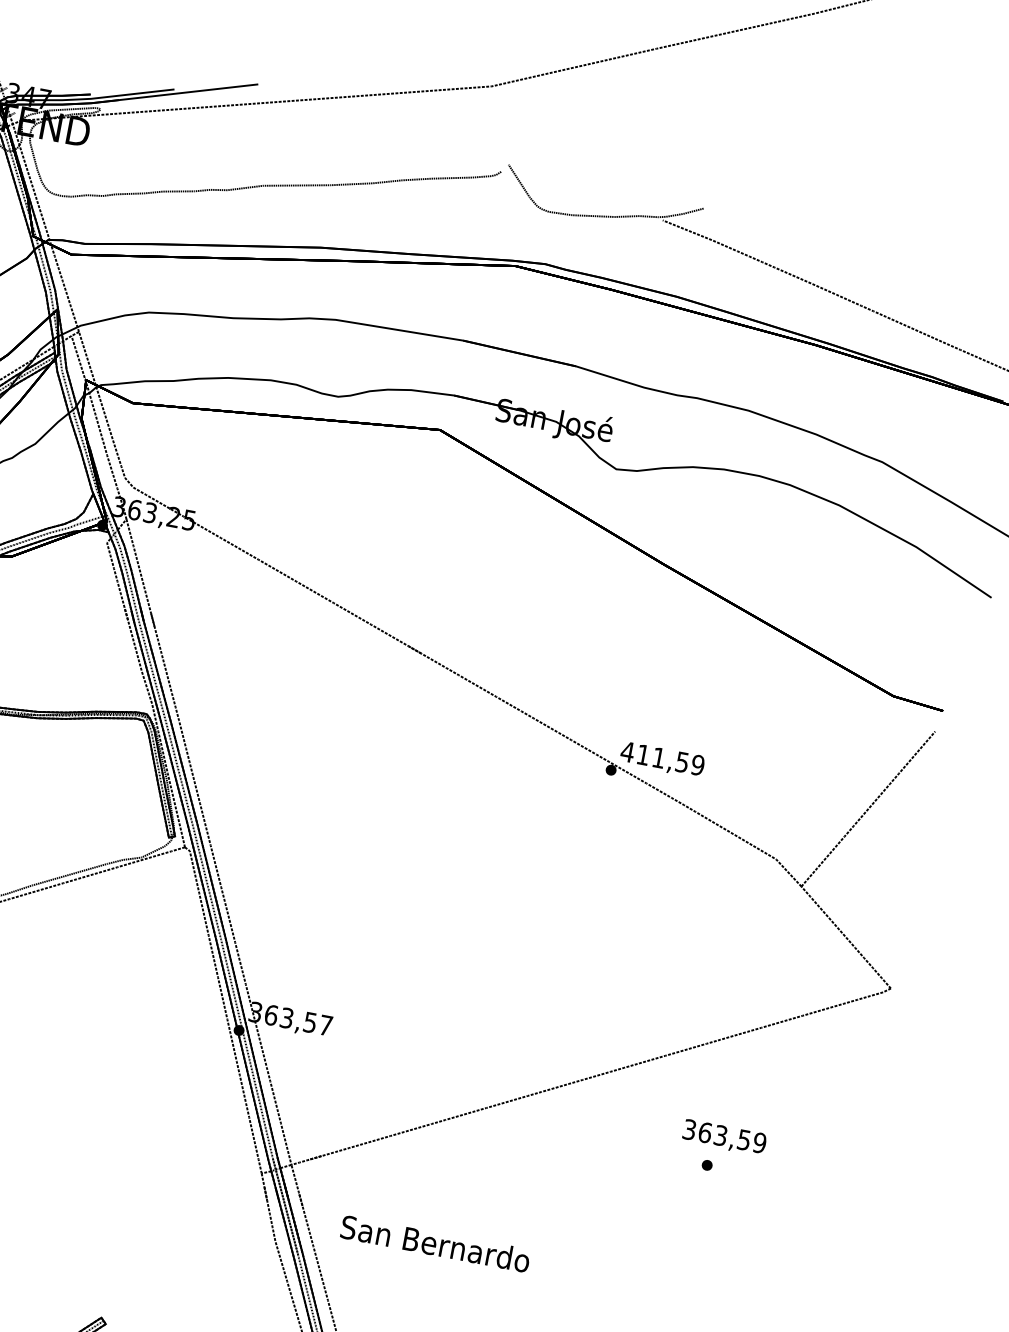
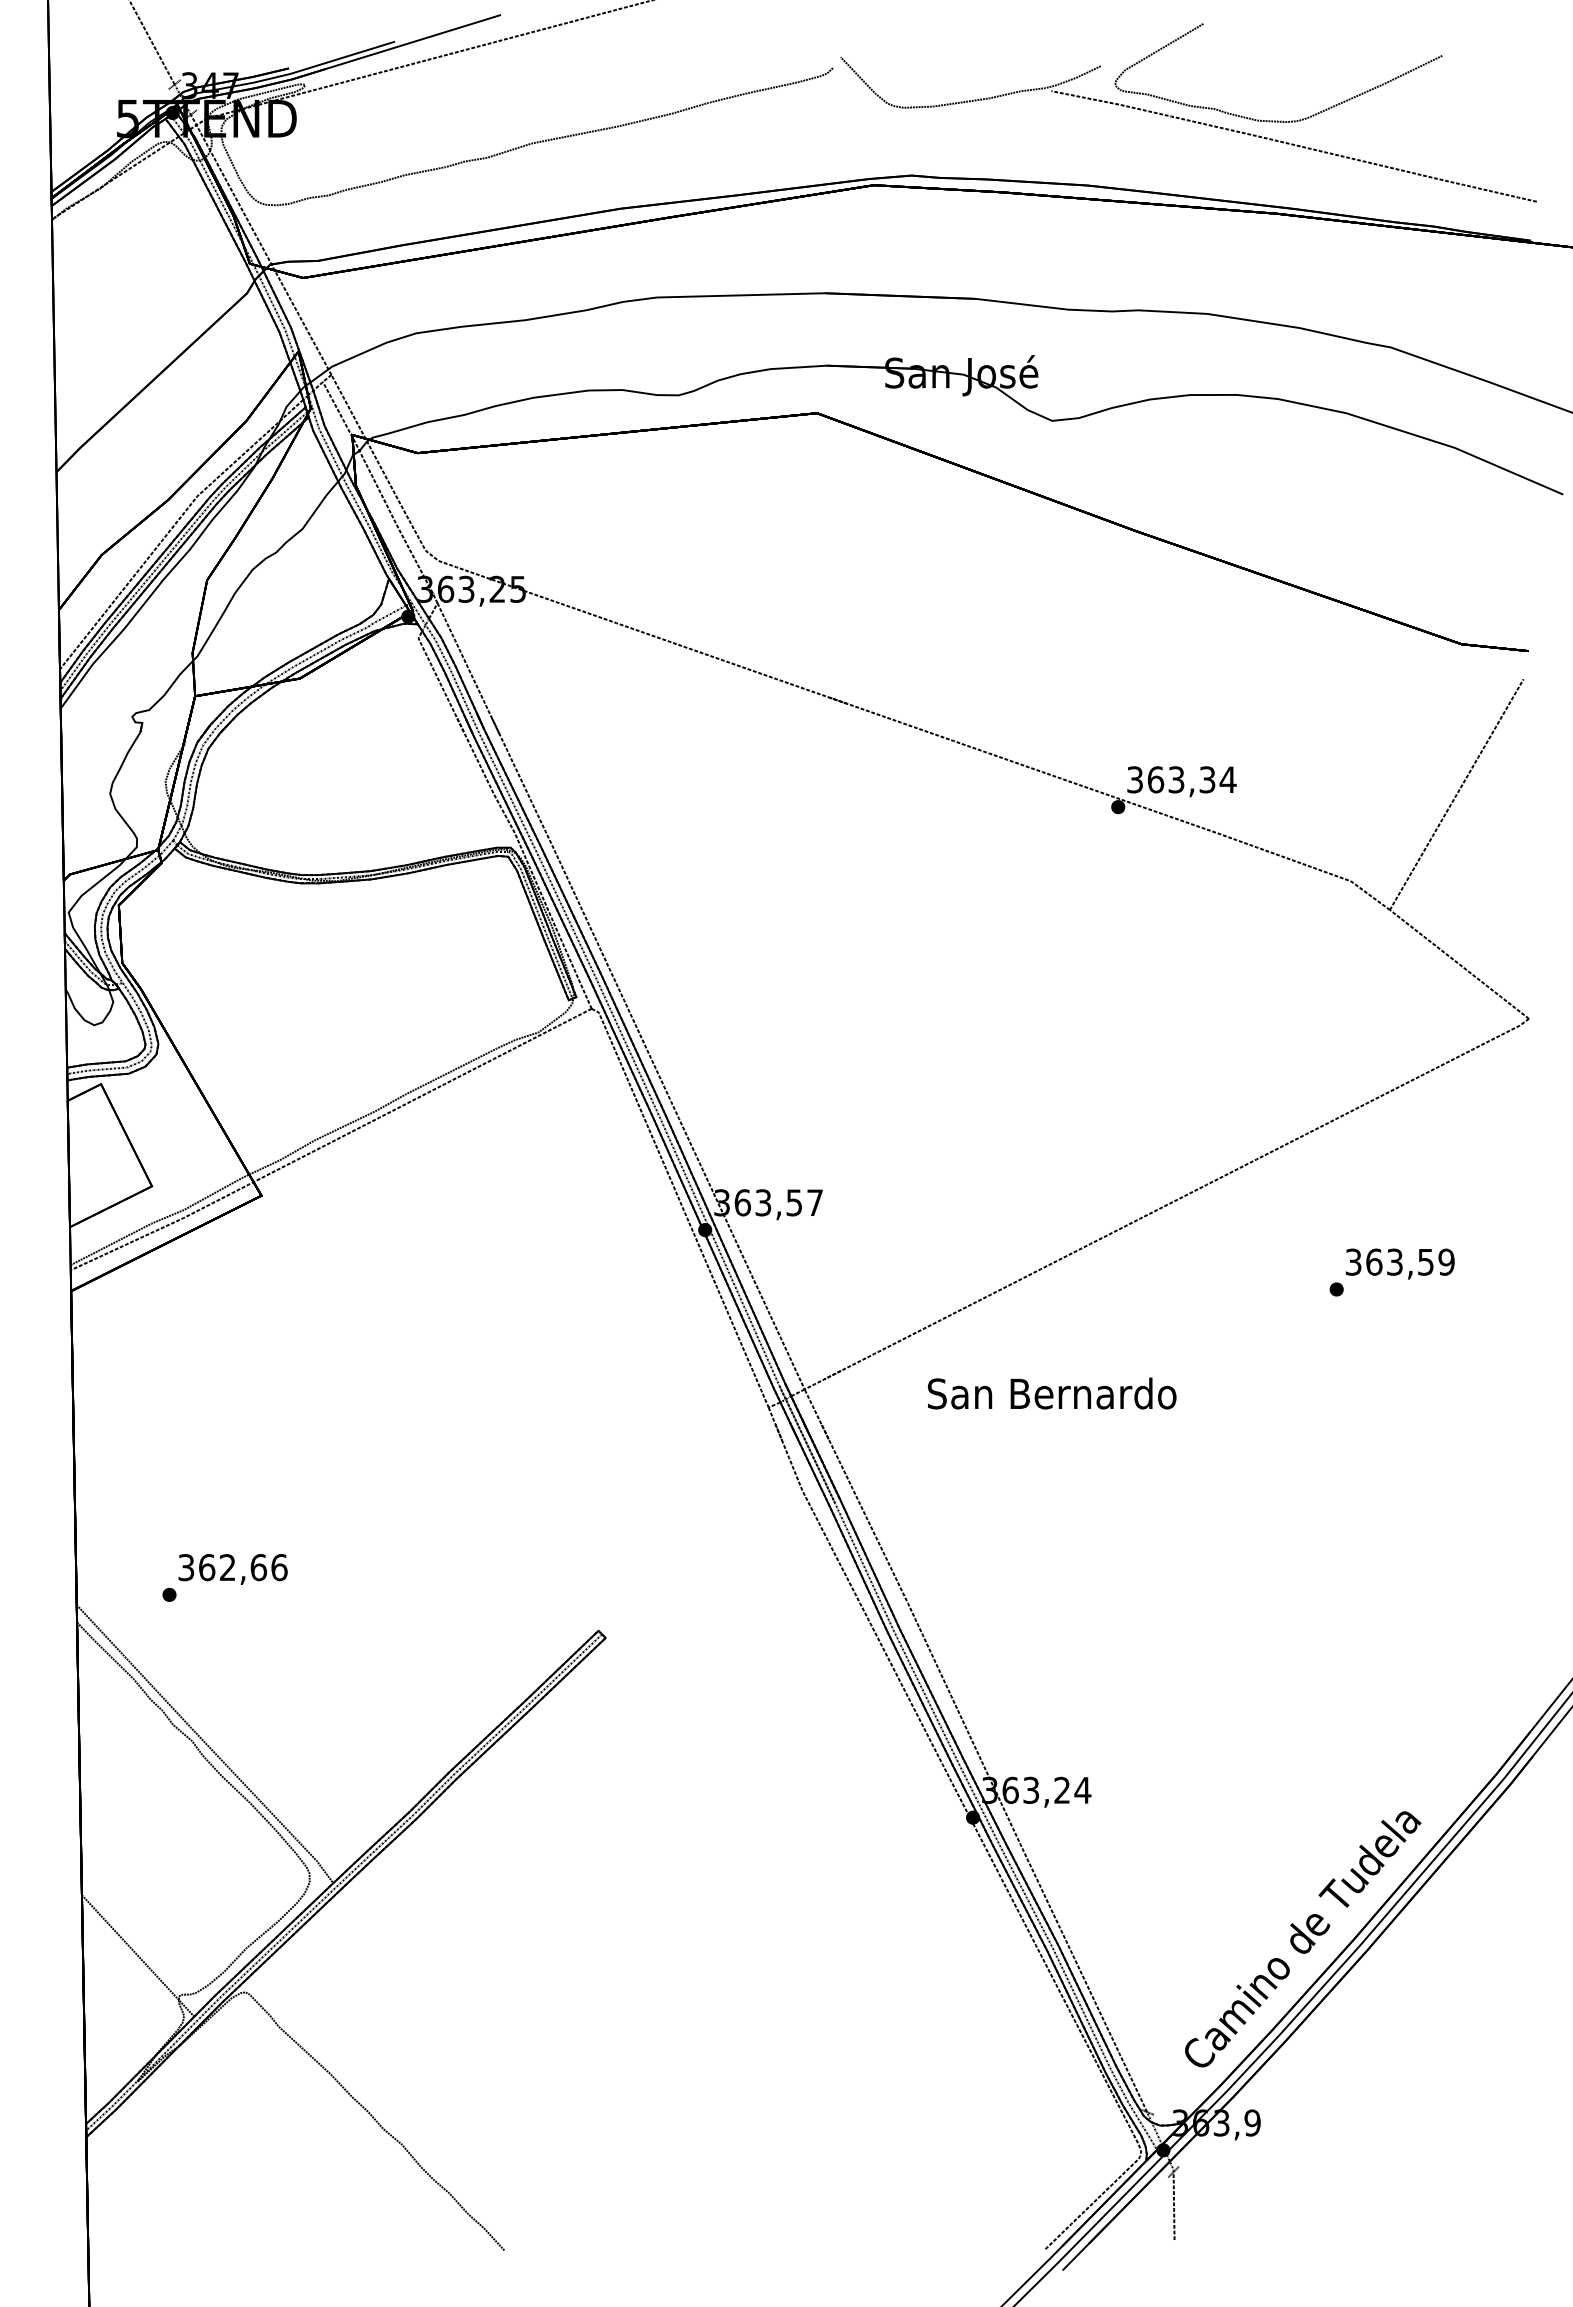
curve: (829, 274) -> (1278, 120), added
text: (662, 758) -> (1181, 779), 411,59 -> 363,34
text: (724, 1137) -> (1399, 1263), moved
text: (435, 1243) -> (1052, 1393), moved

